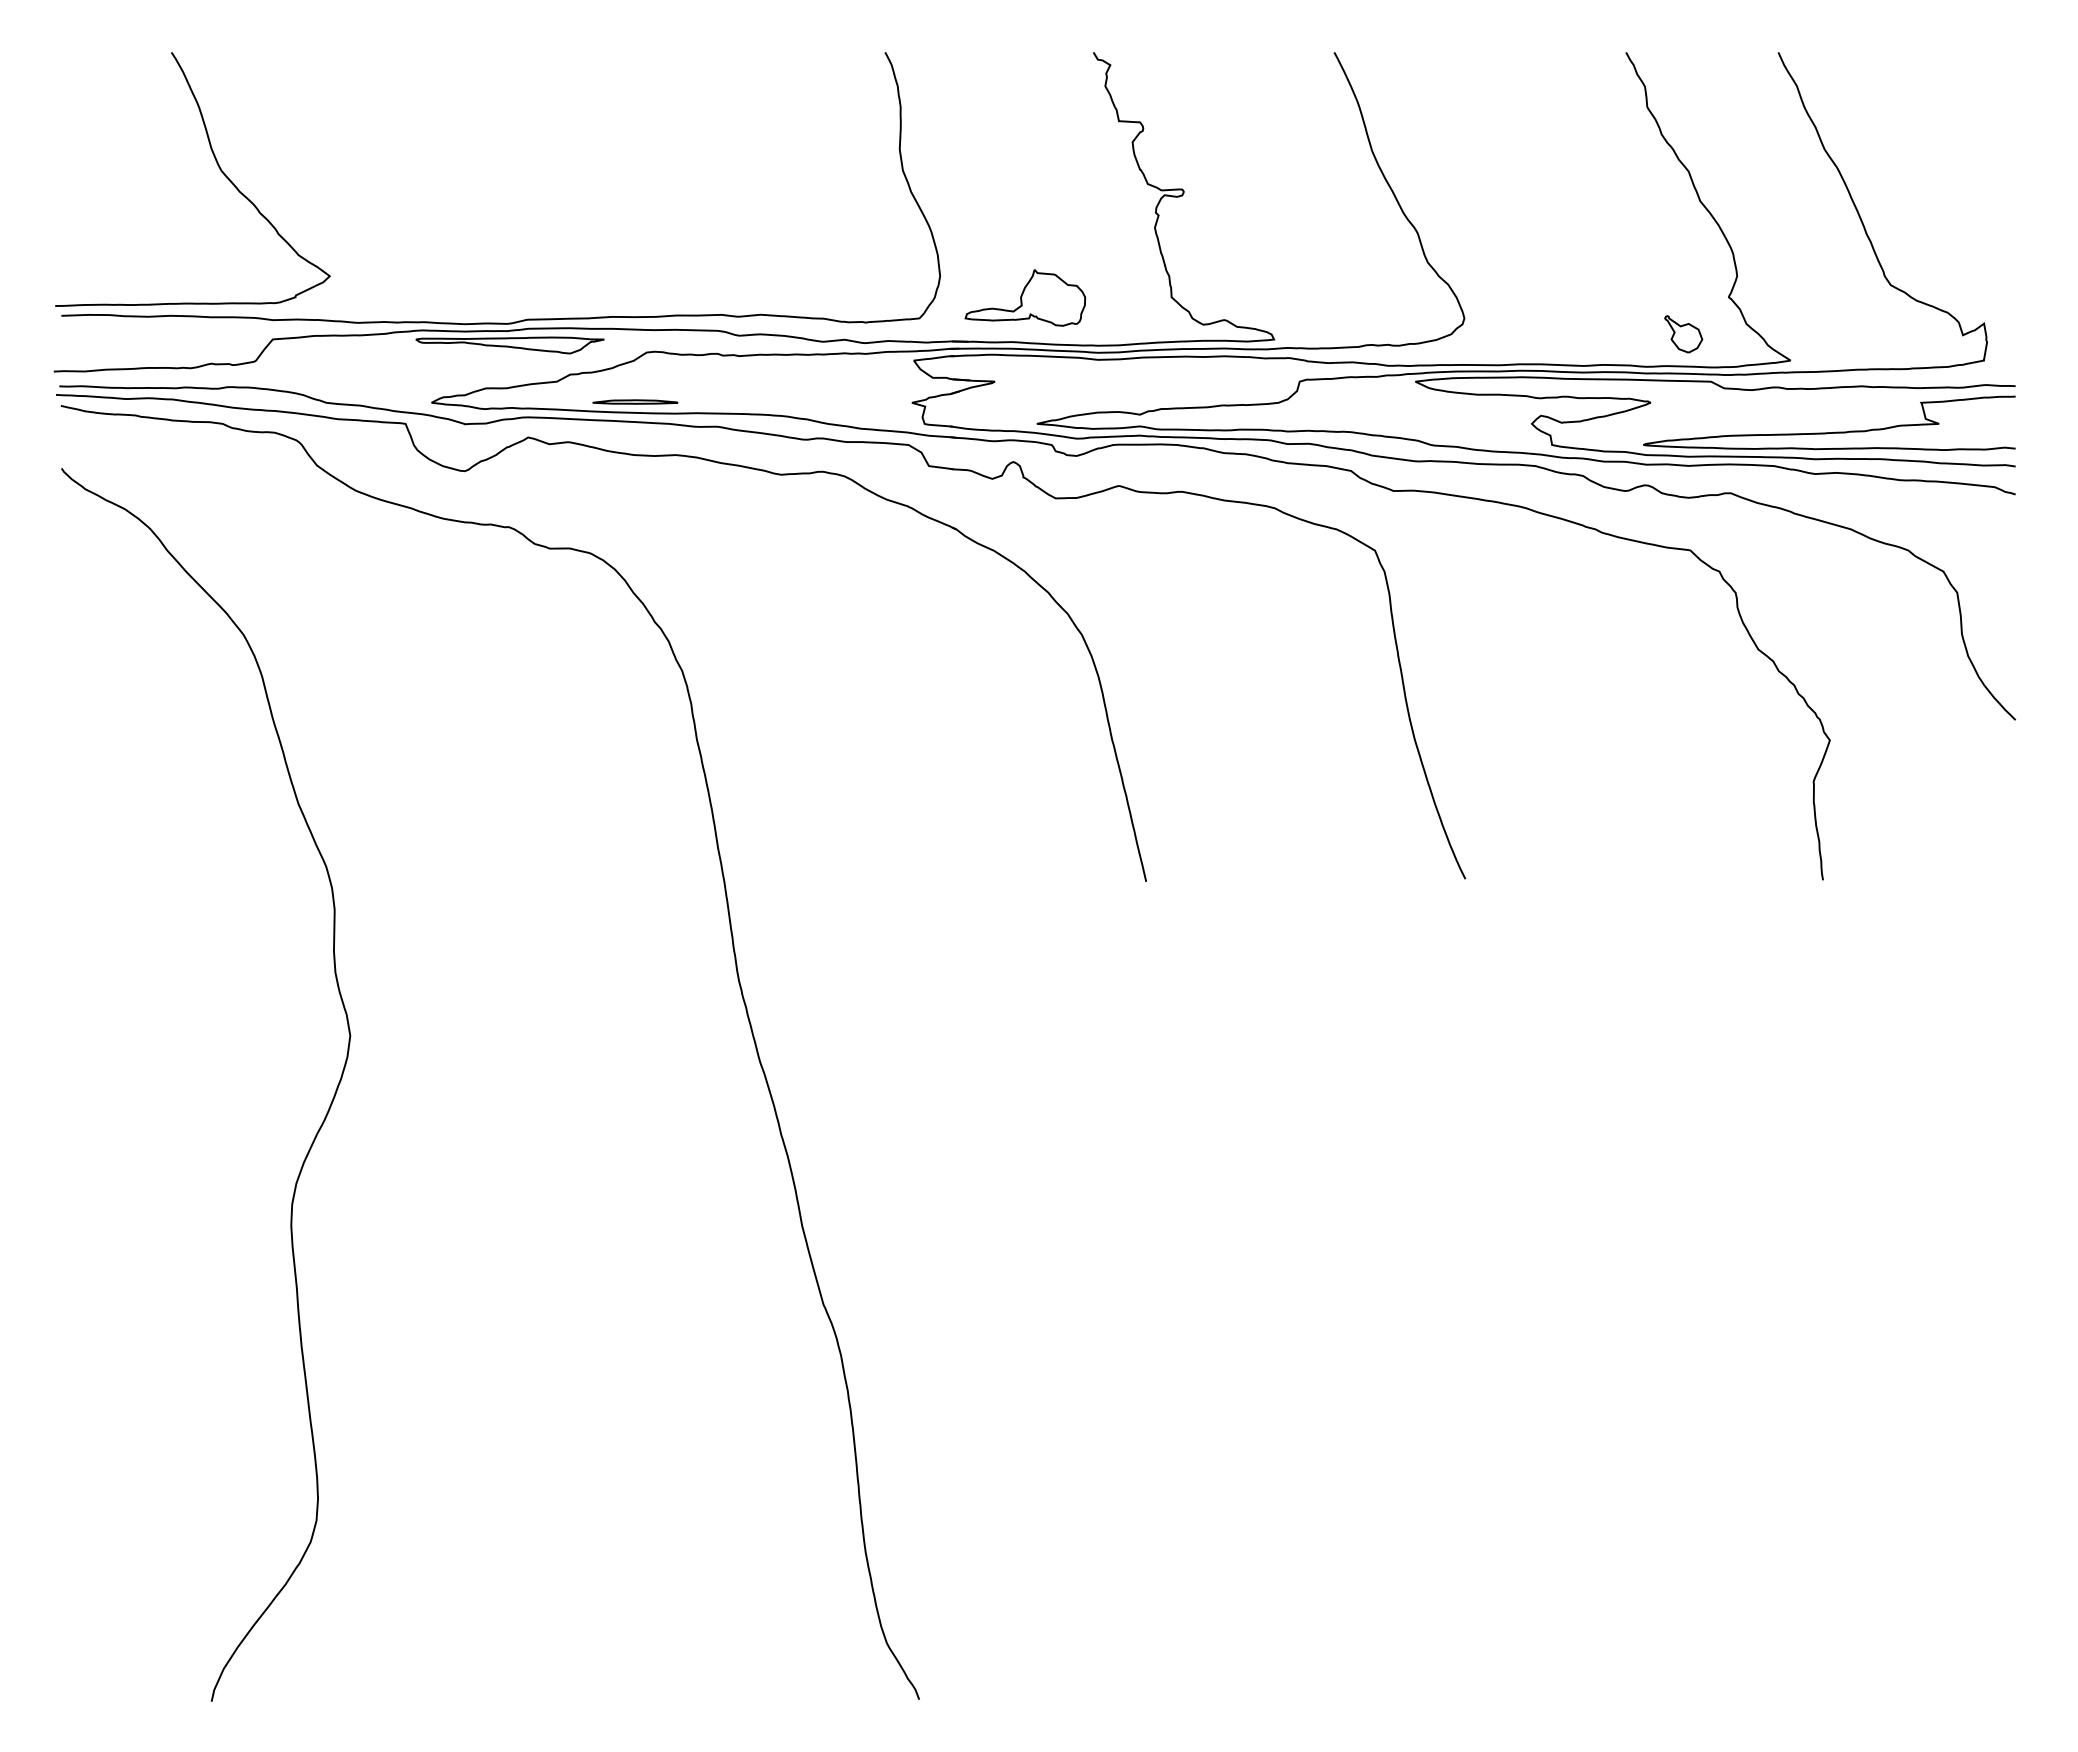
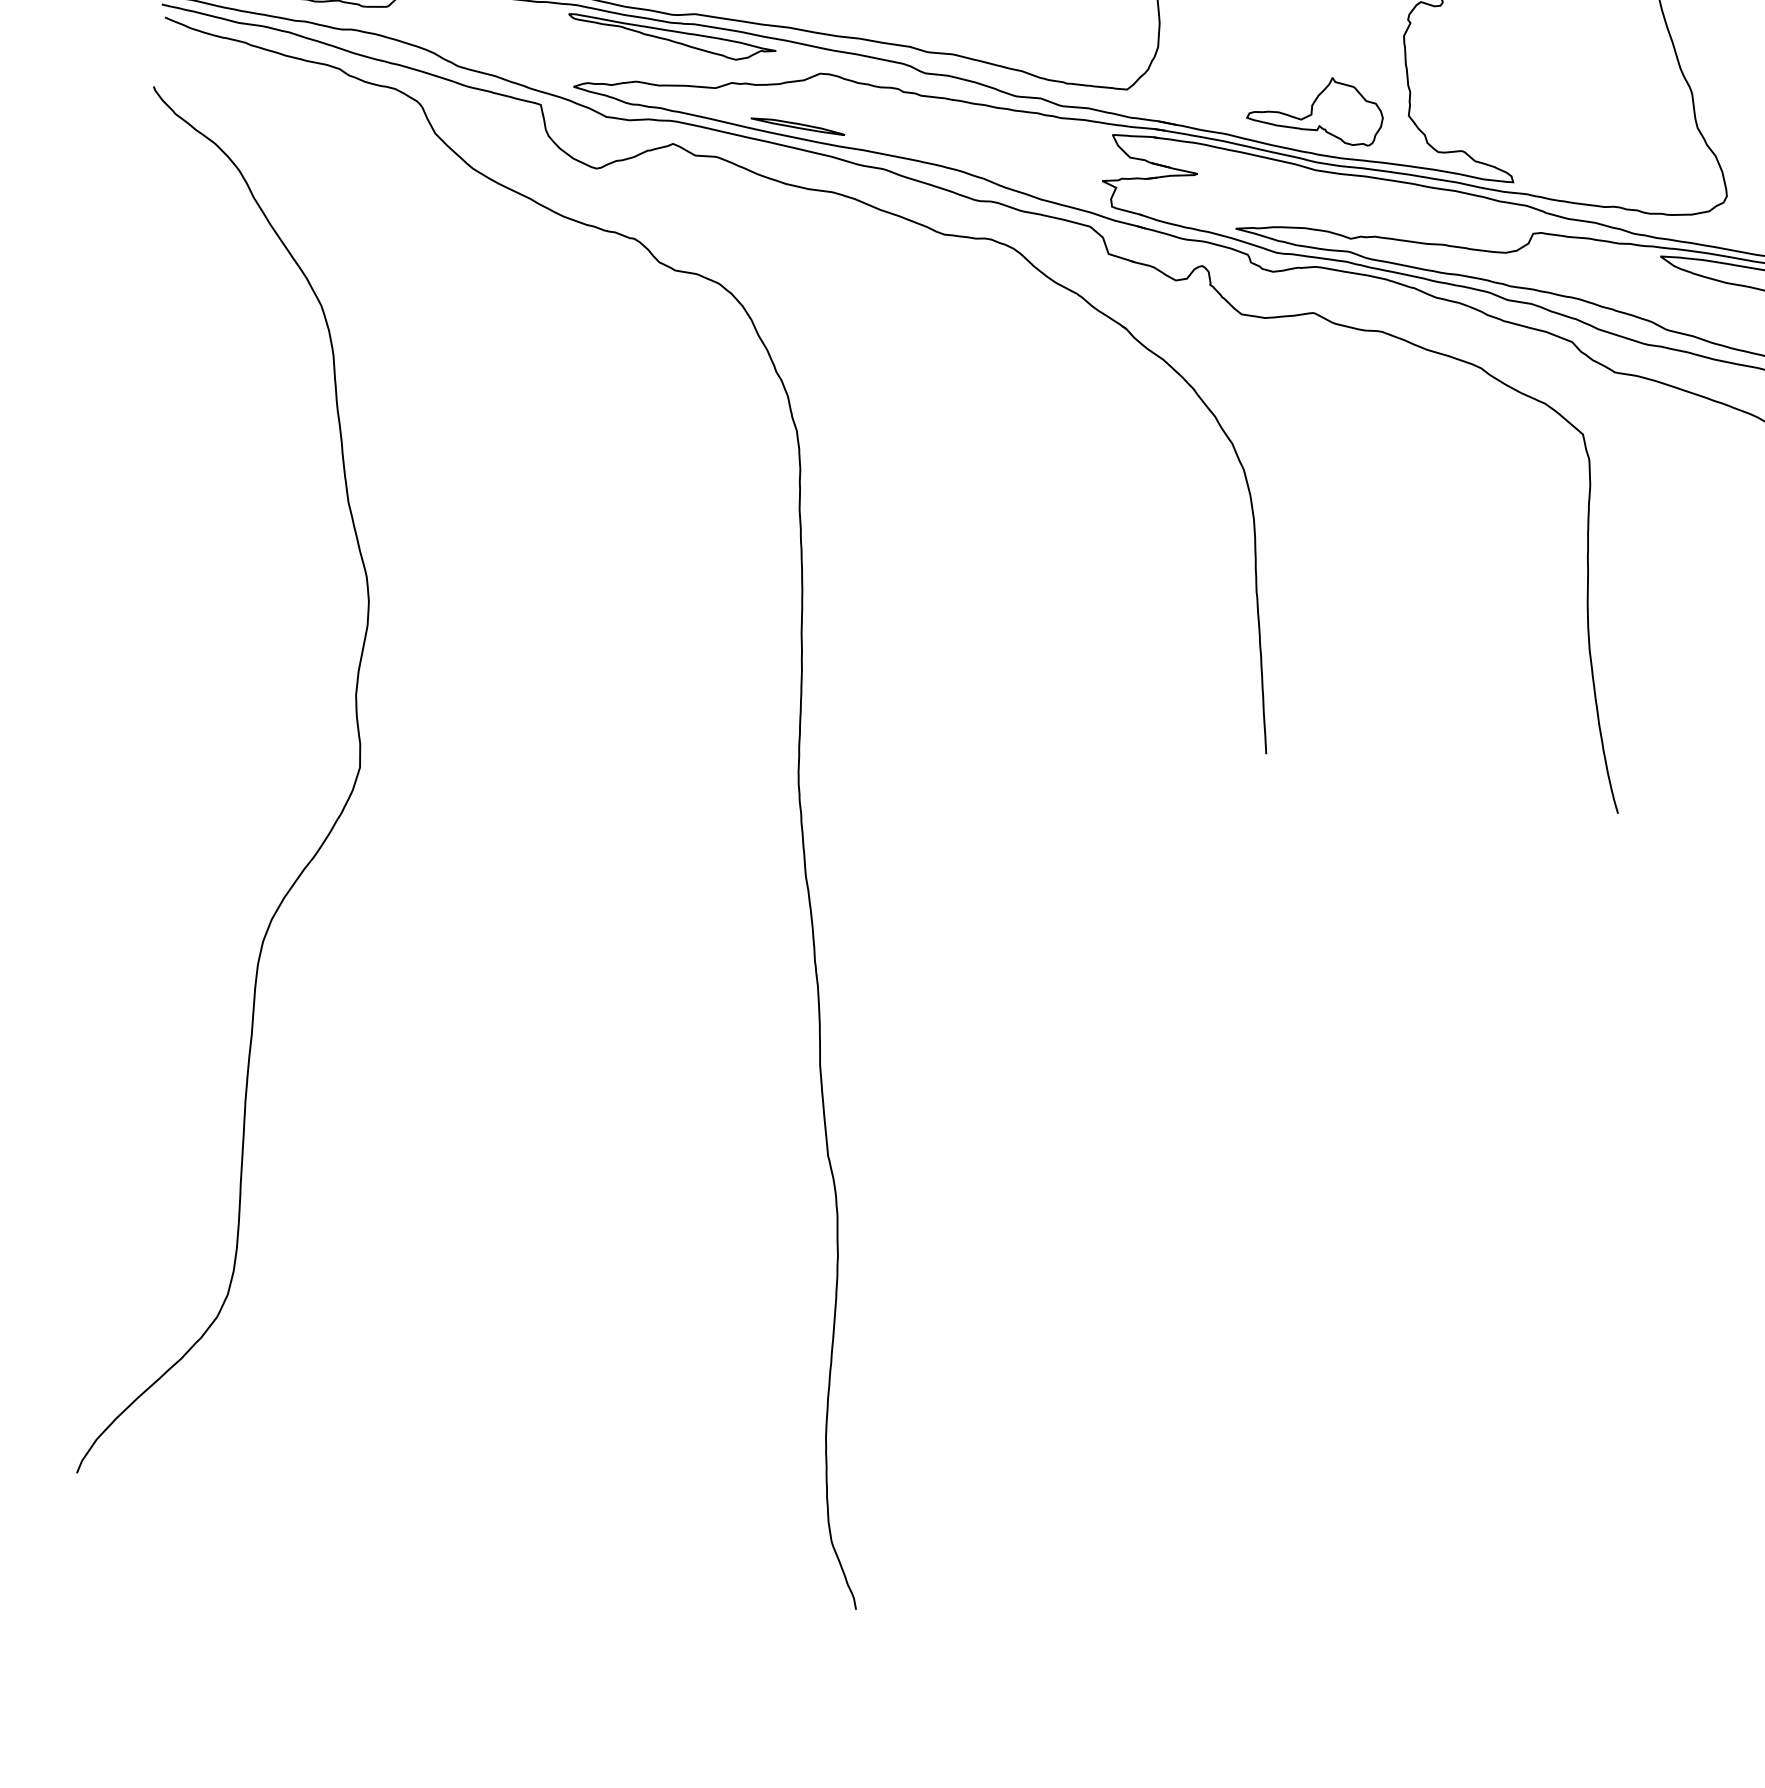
part: (1025, 297) -> (1317, 106), moved

